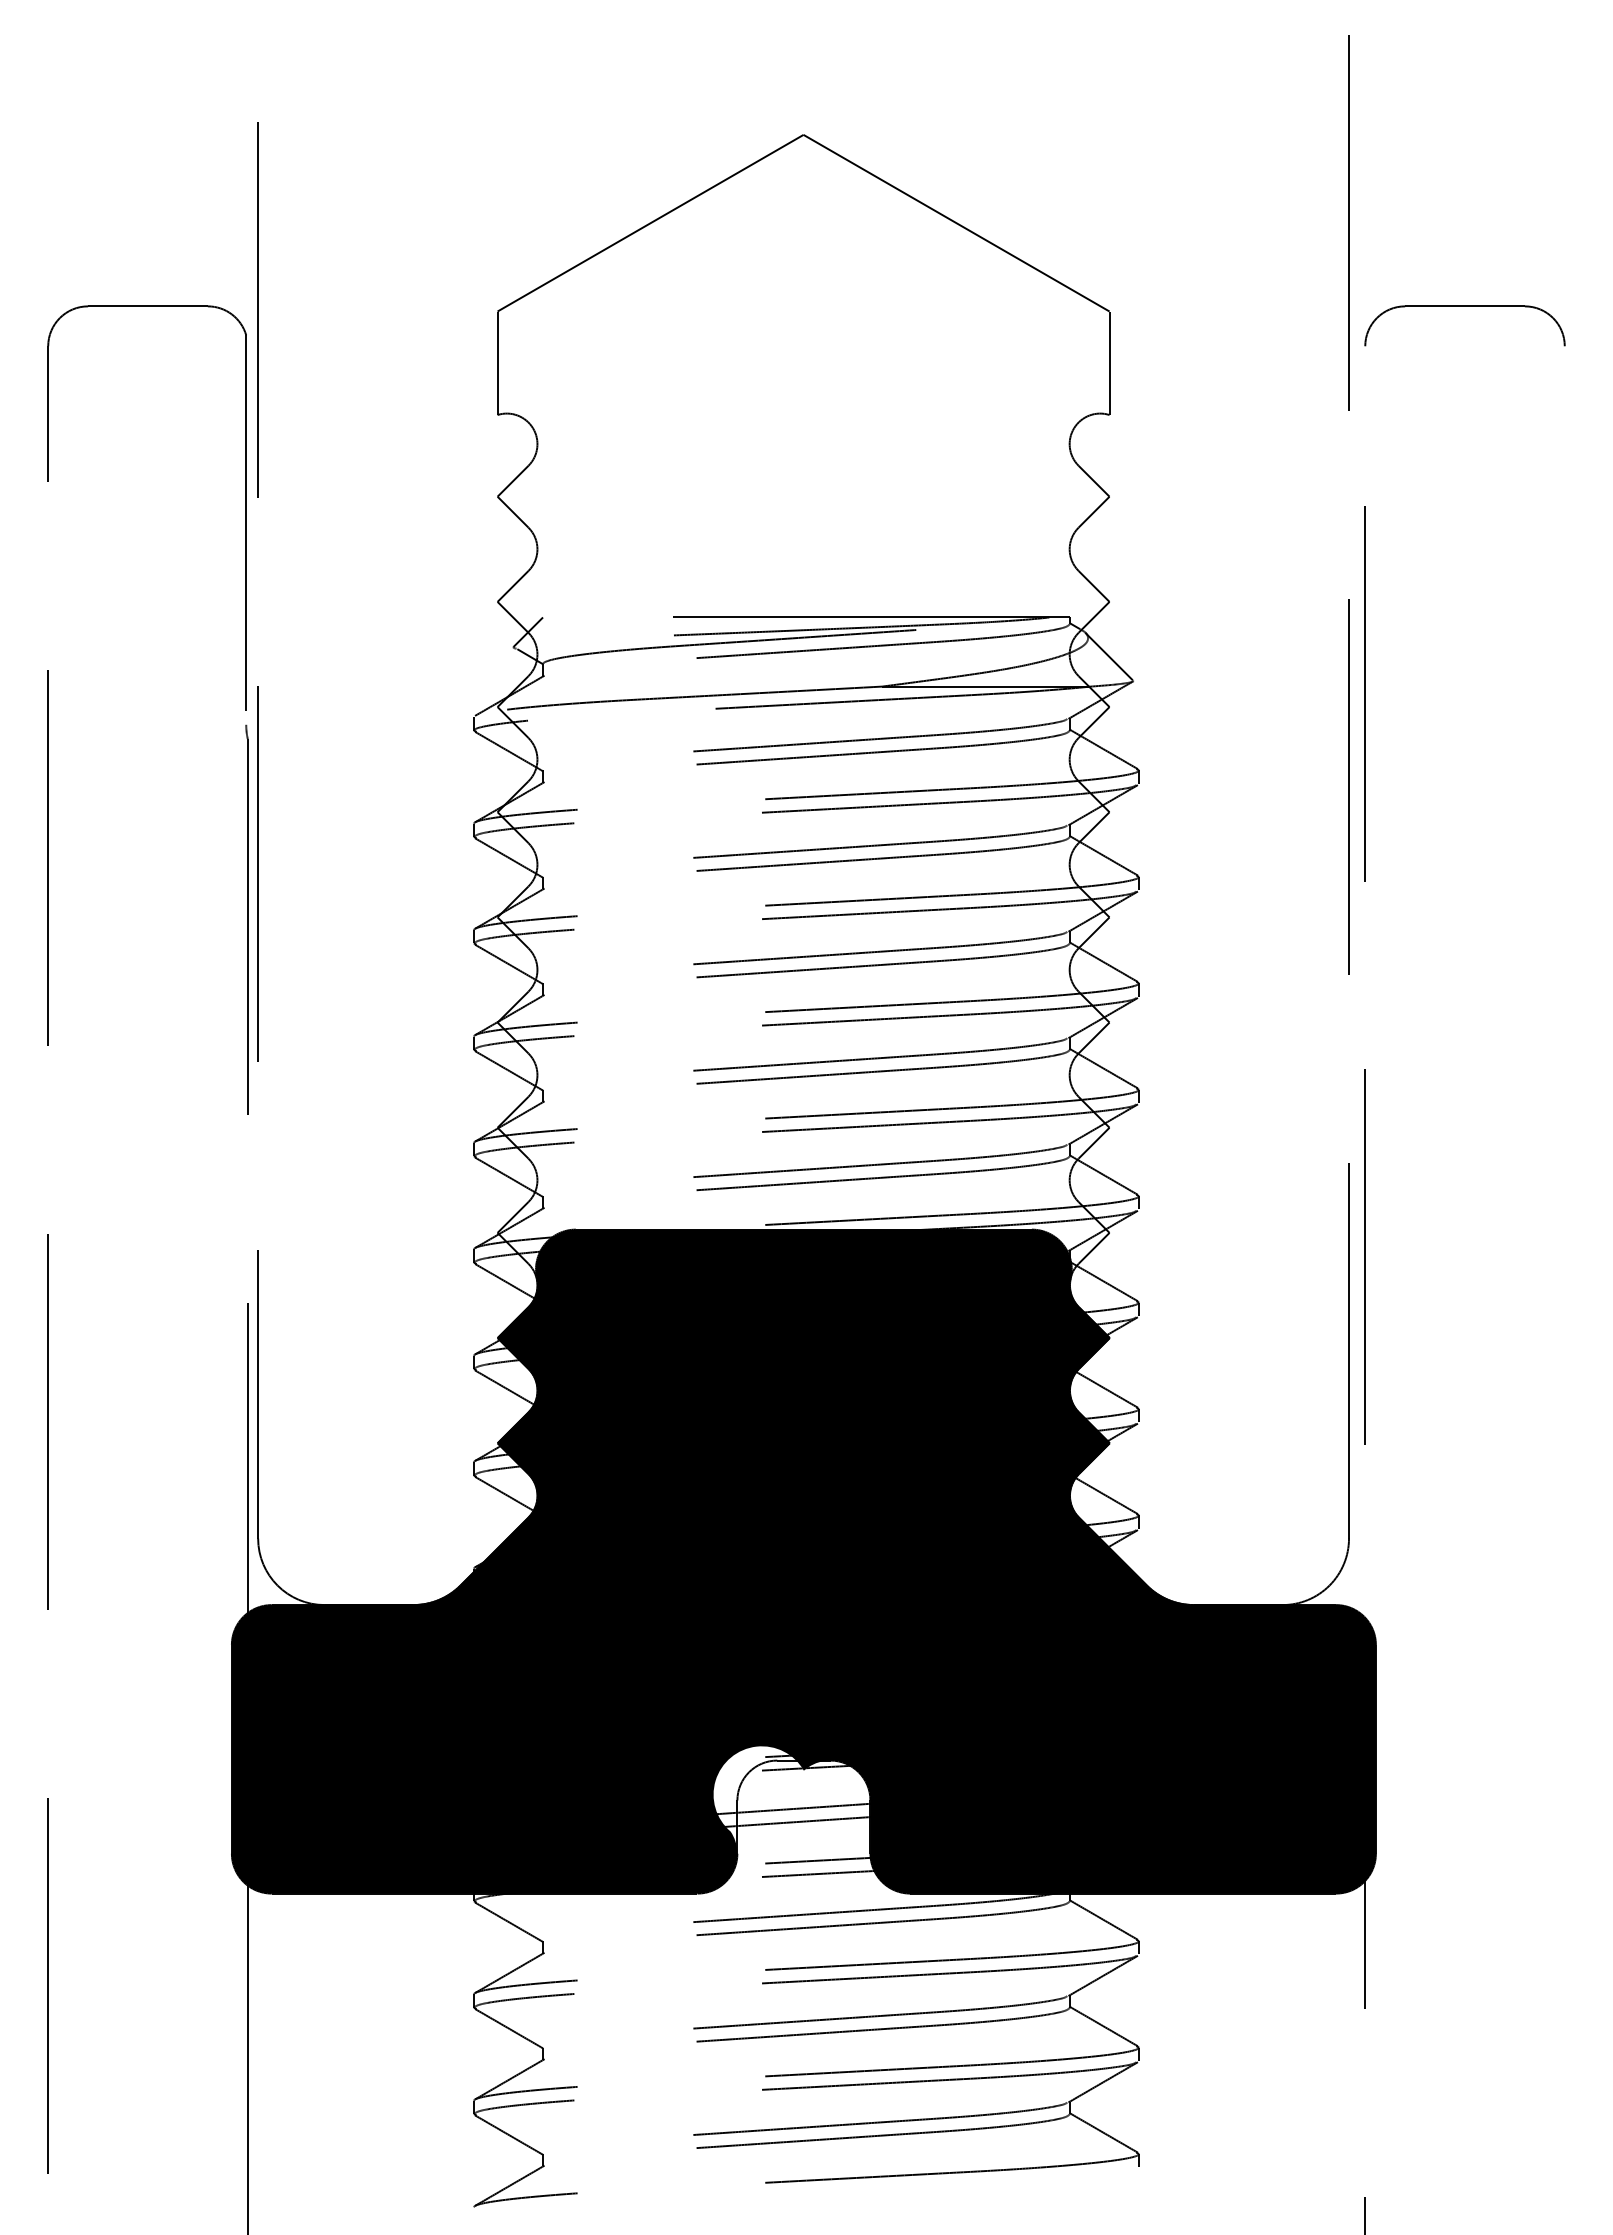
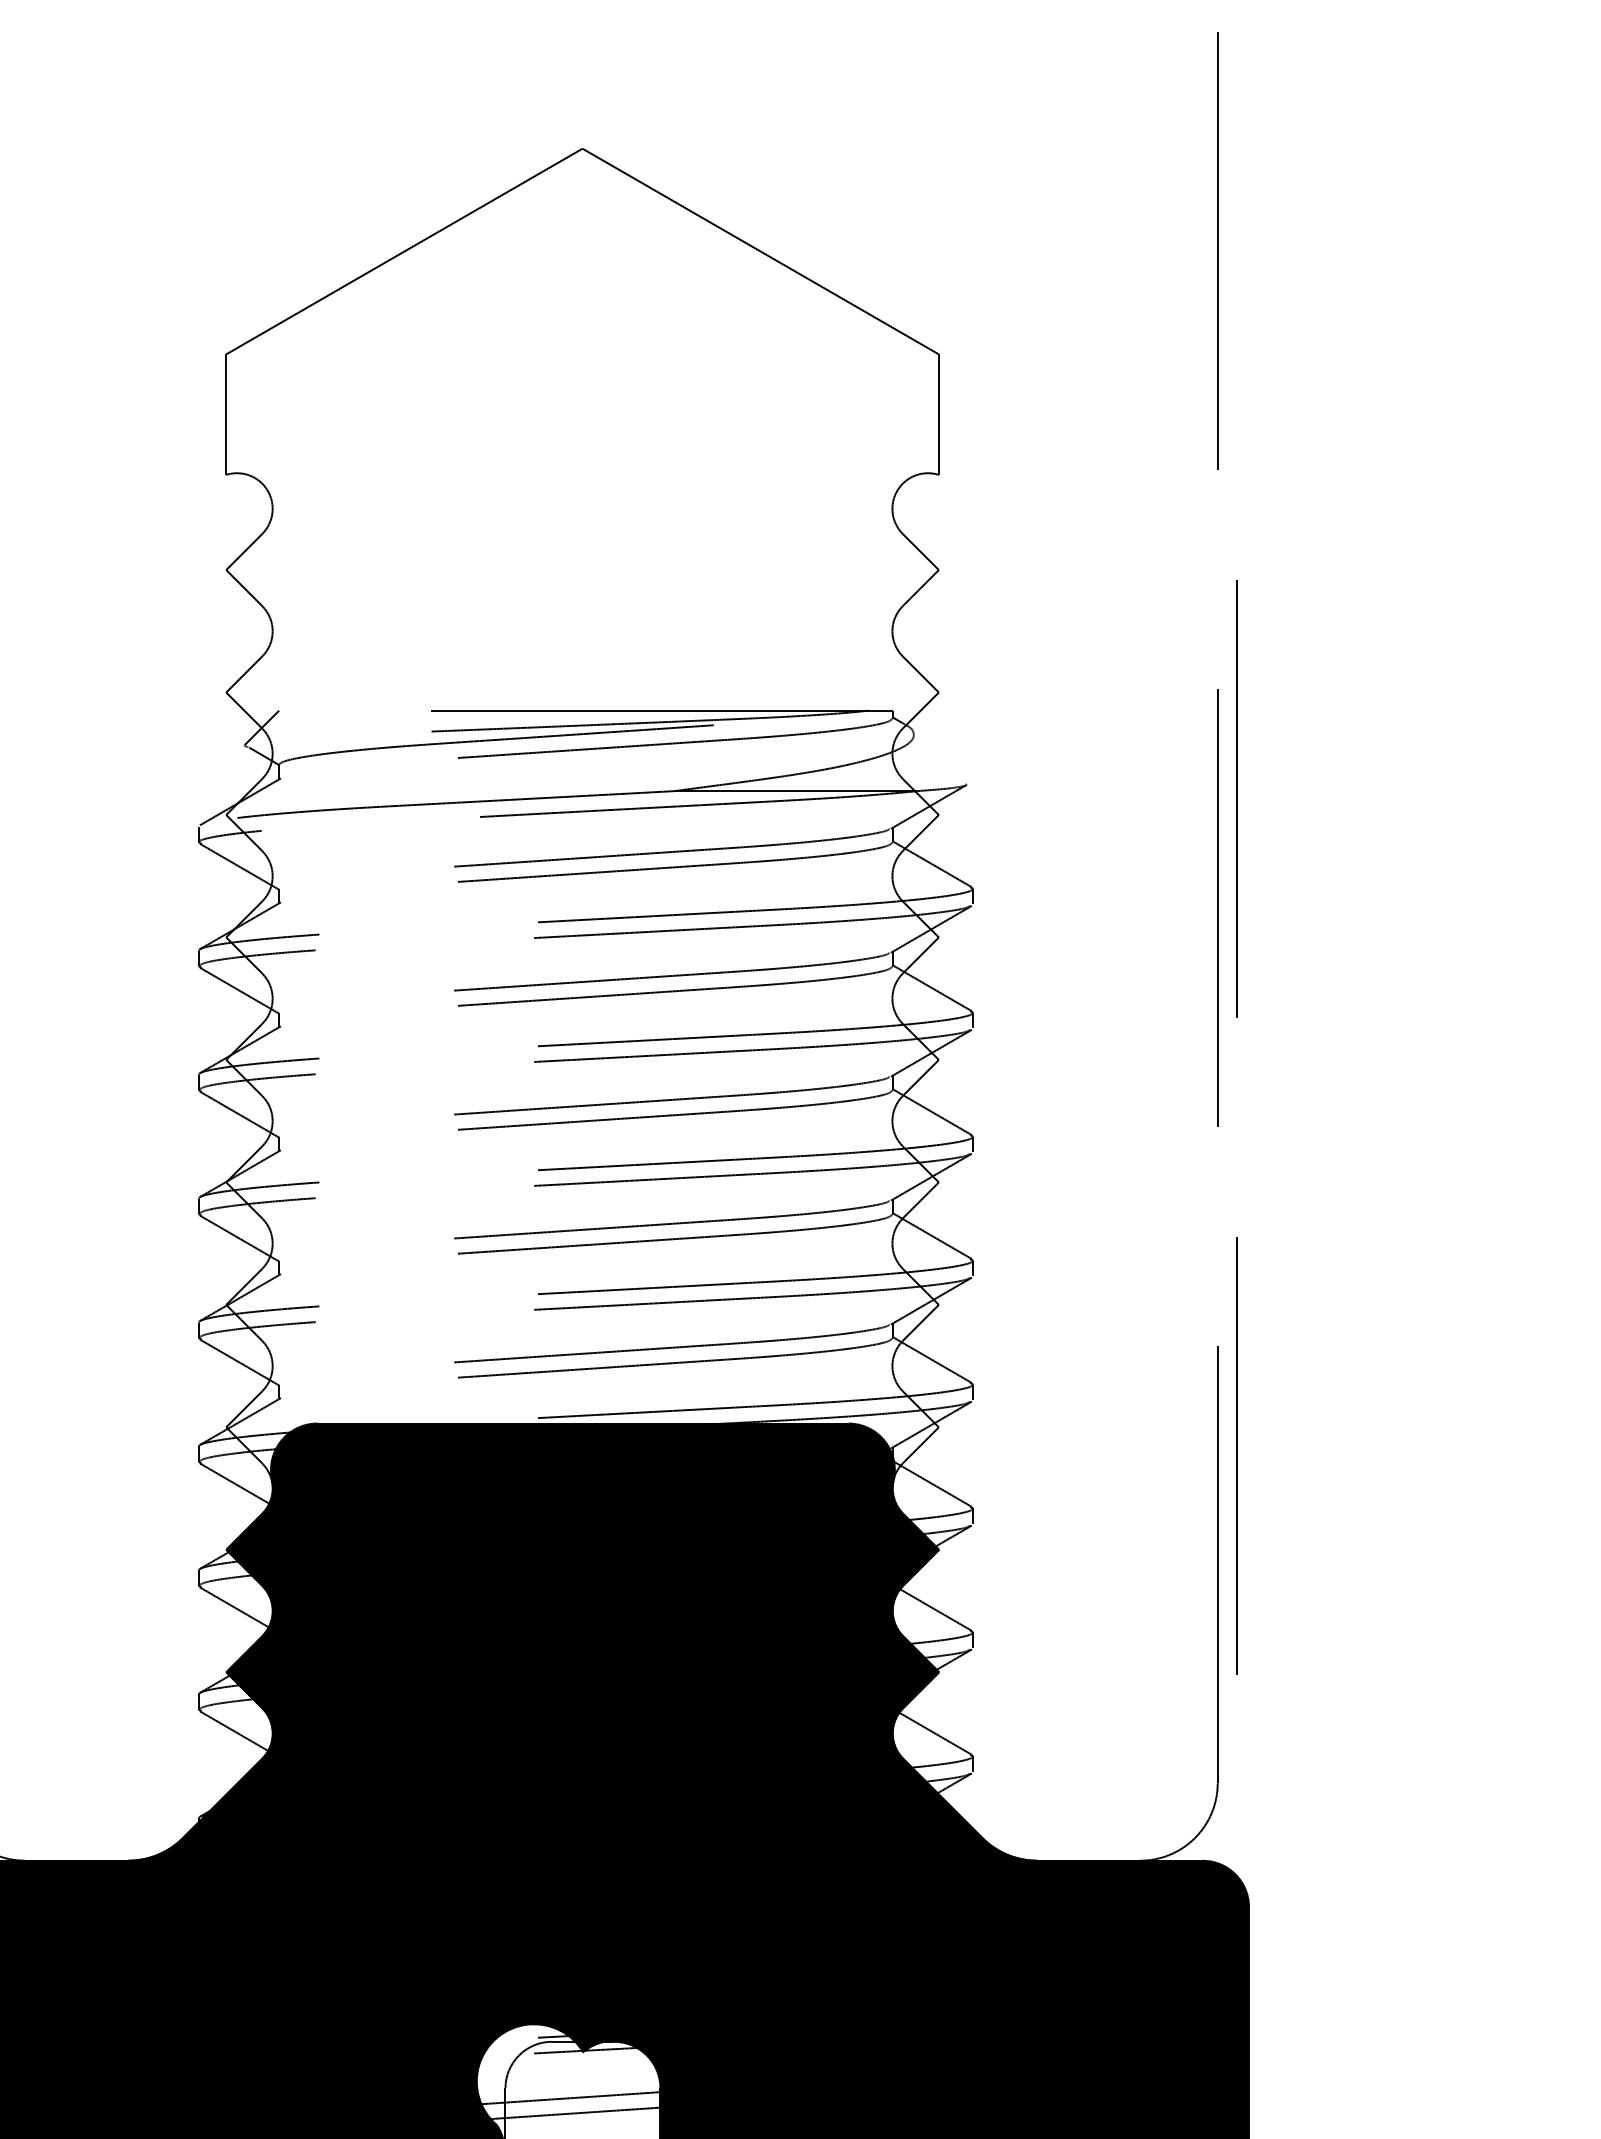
part: (1464, 306) -> (1352, 348), removed
line: (1108, 656) -> (937, 756), removed

